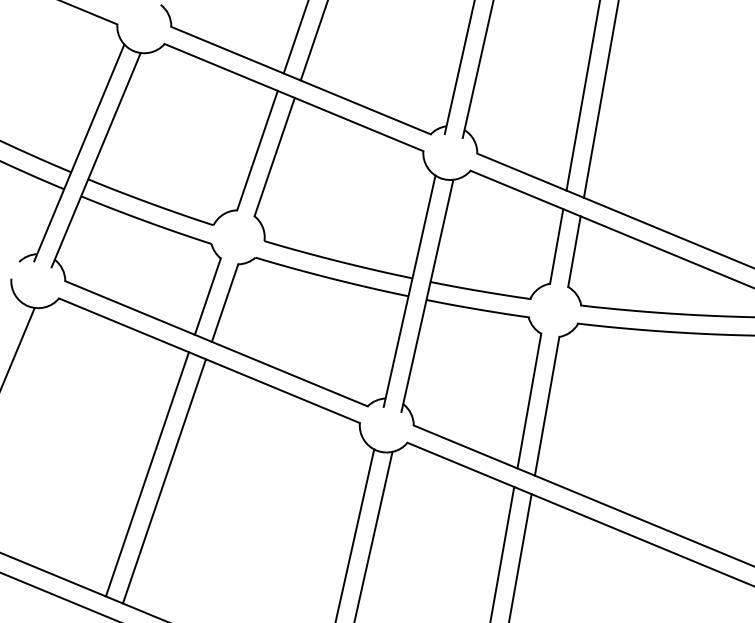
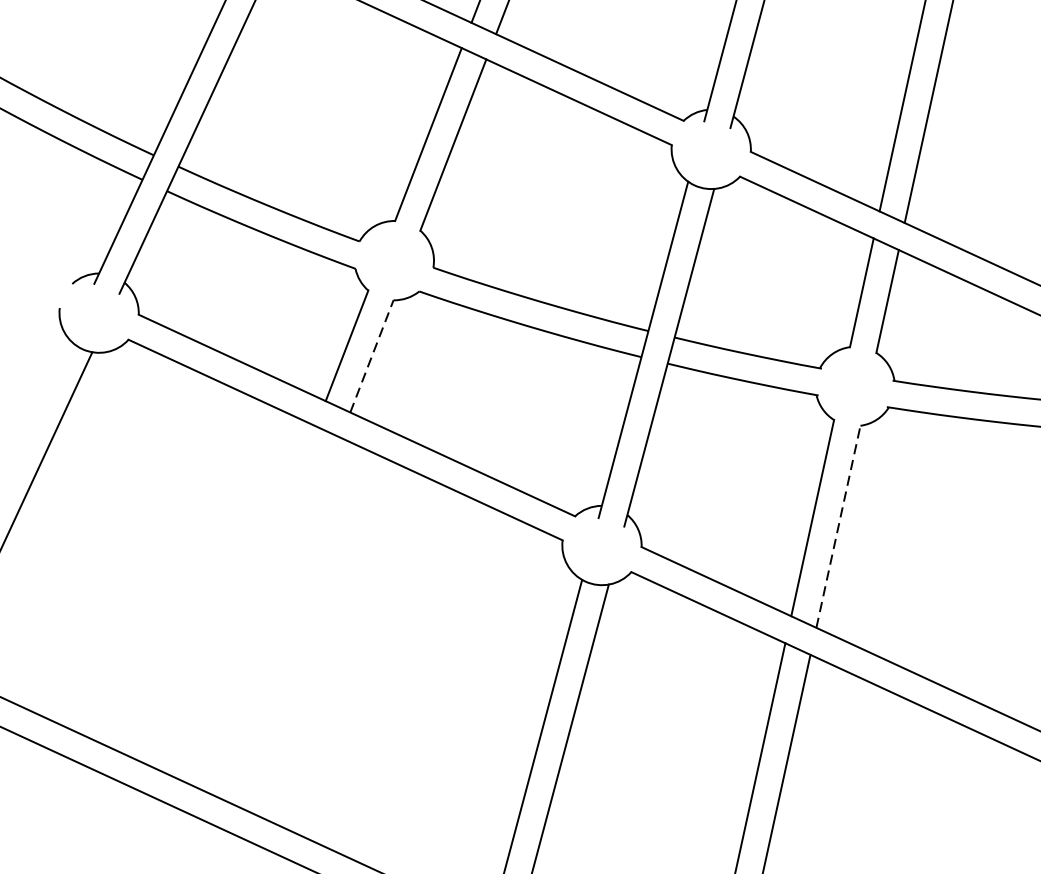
line: (225, 303) -> (372, 356), solid -> dashed
line: (547, 405) -> (839, 525), solid -> dashed
line: (146, 474) -> (246, 603), removed
line: (163, 481) -> (271, 614), removed

